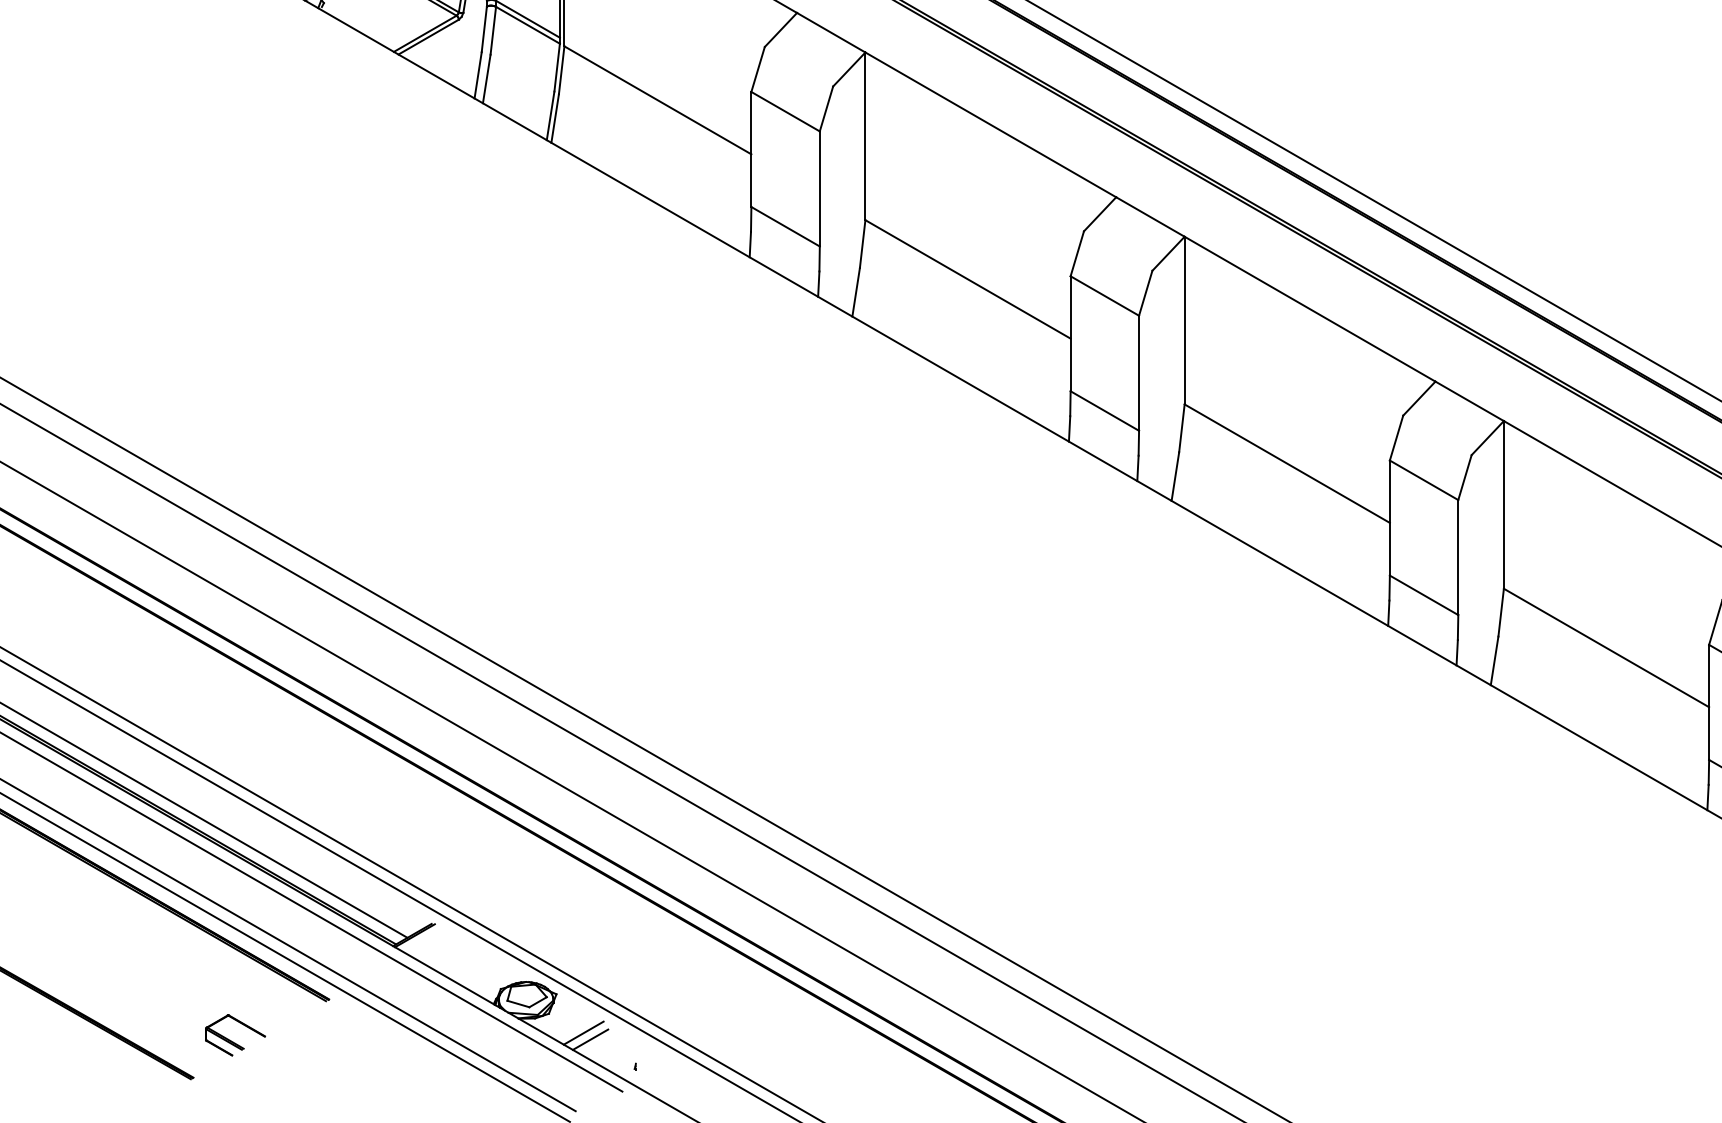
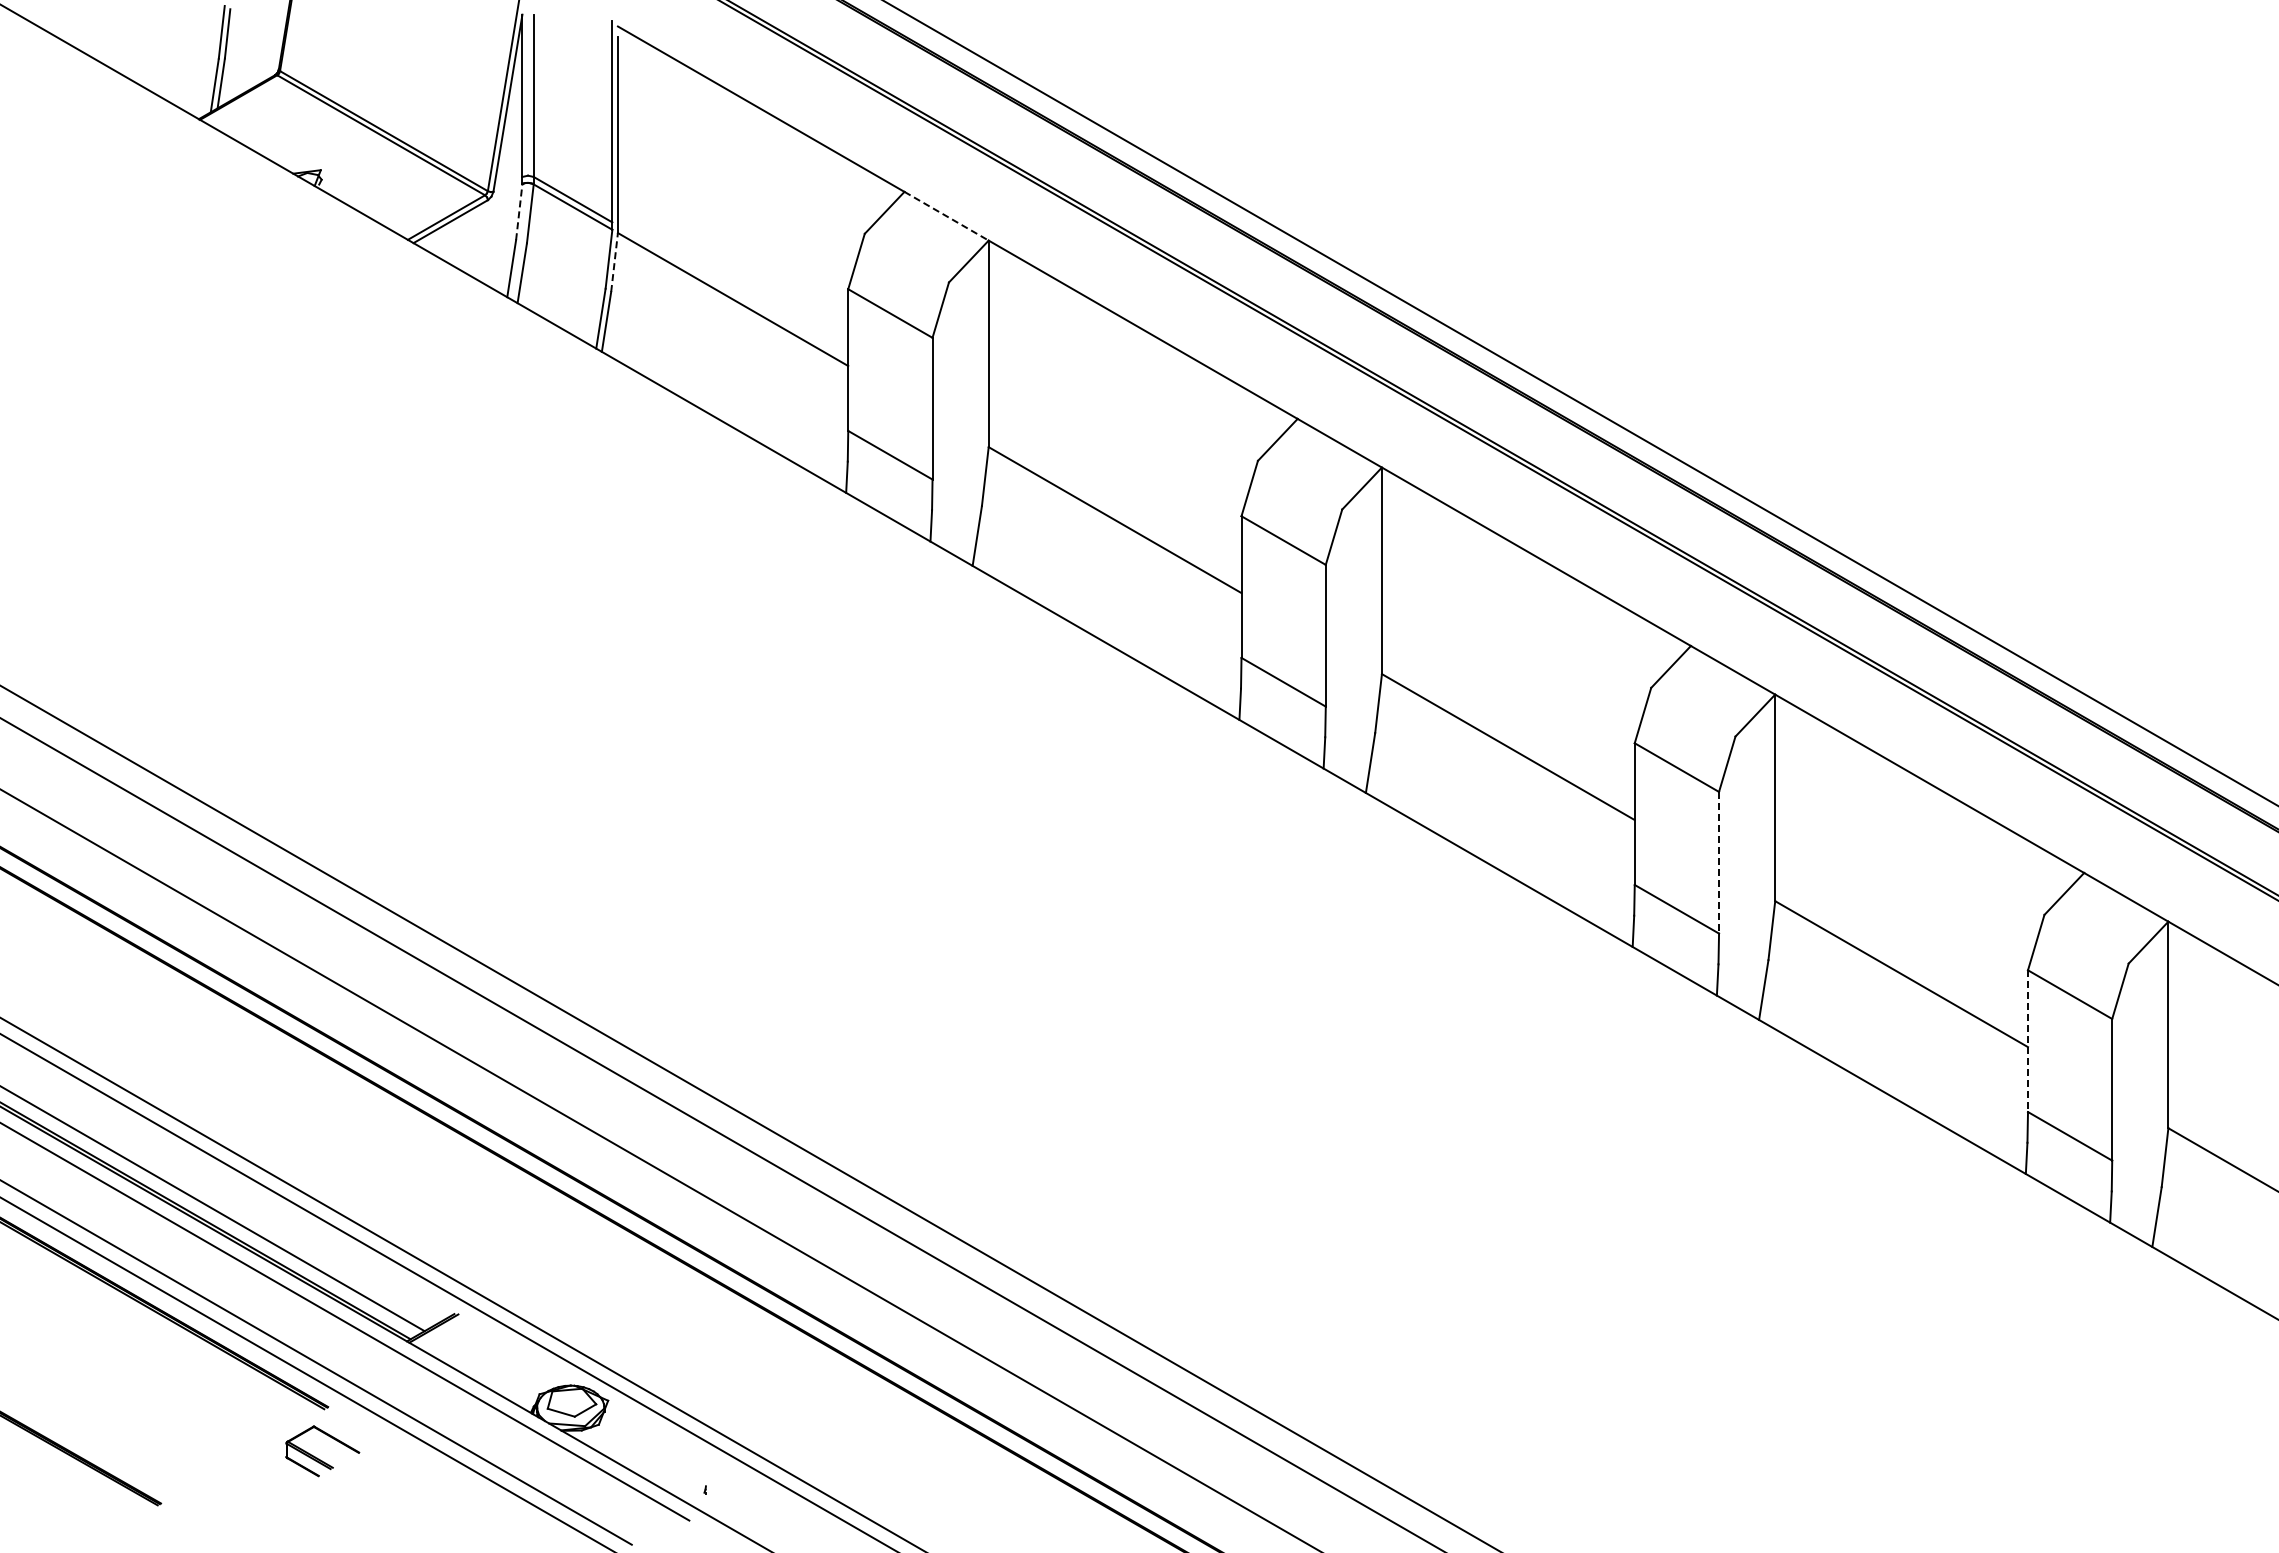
line: (484, 28) -> (519, 211), solid -> dashed
line: (831, 32) -> (946, 216), solid -> dashed
line: (561, 70) -> (614, 262), solid -> dashed
line: (1458, 557) -> (1719, 862), solid -> dashed
line: (1709, 702) -> (2028, 1041), solid -> dashed
line: (583, 1033) -> (641, 1448), removed
line: (590, 1039) -> (649, 1456), removed
part: (231, 1040) -> (317, 1457), moved

